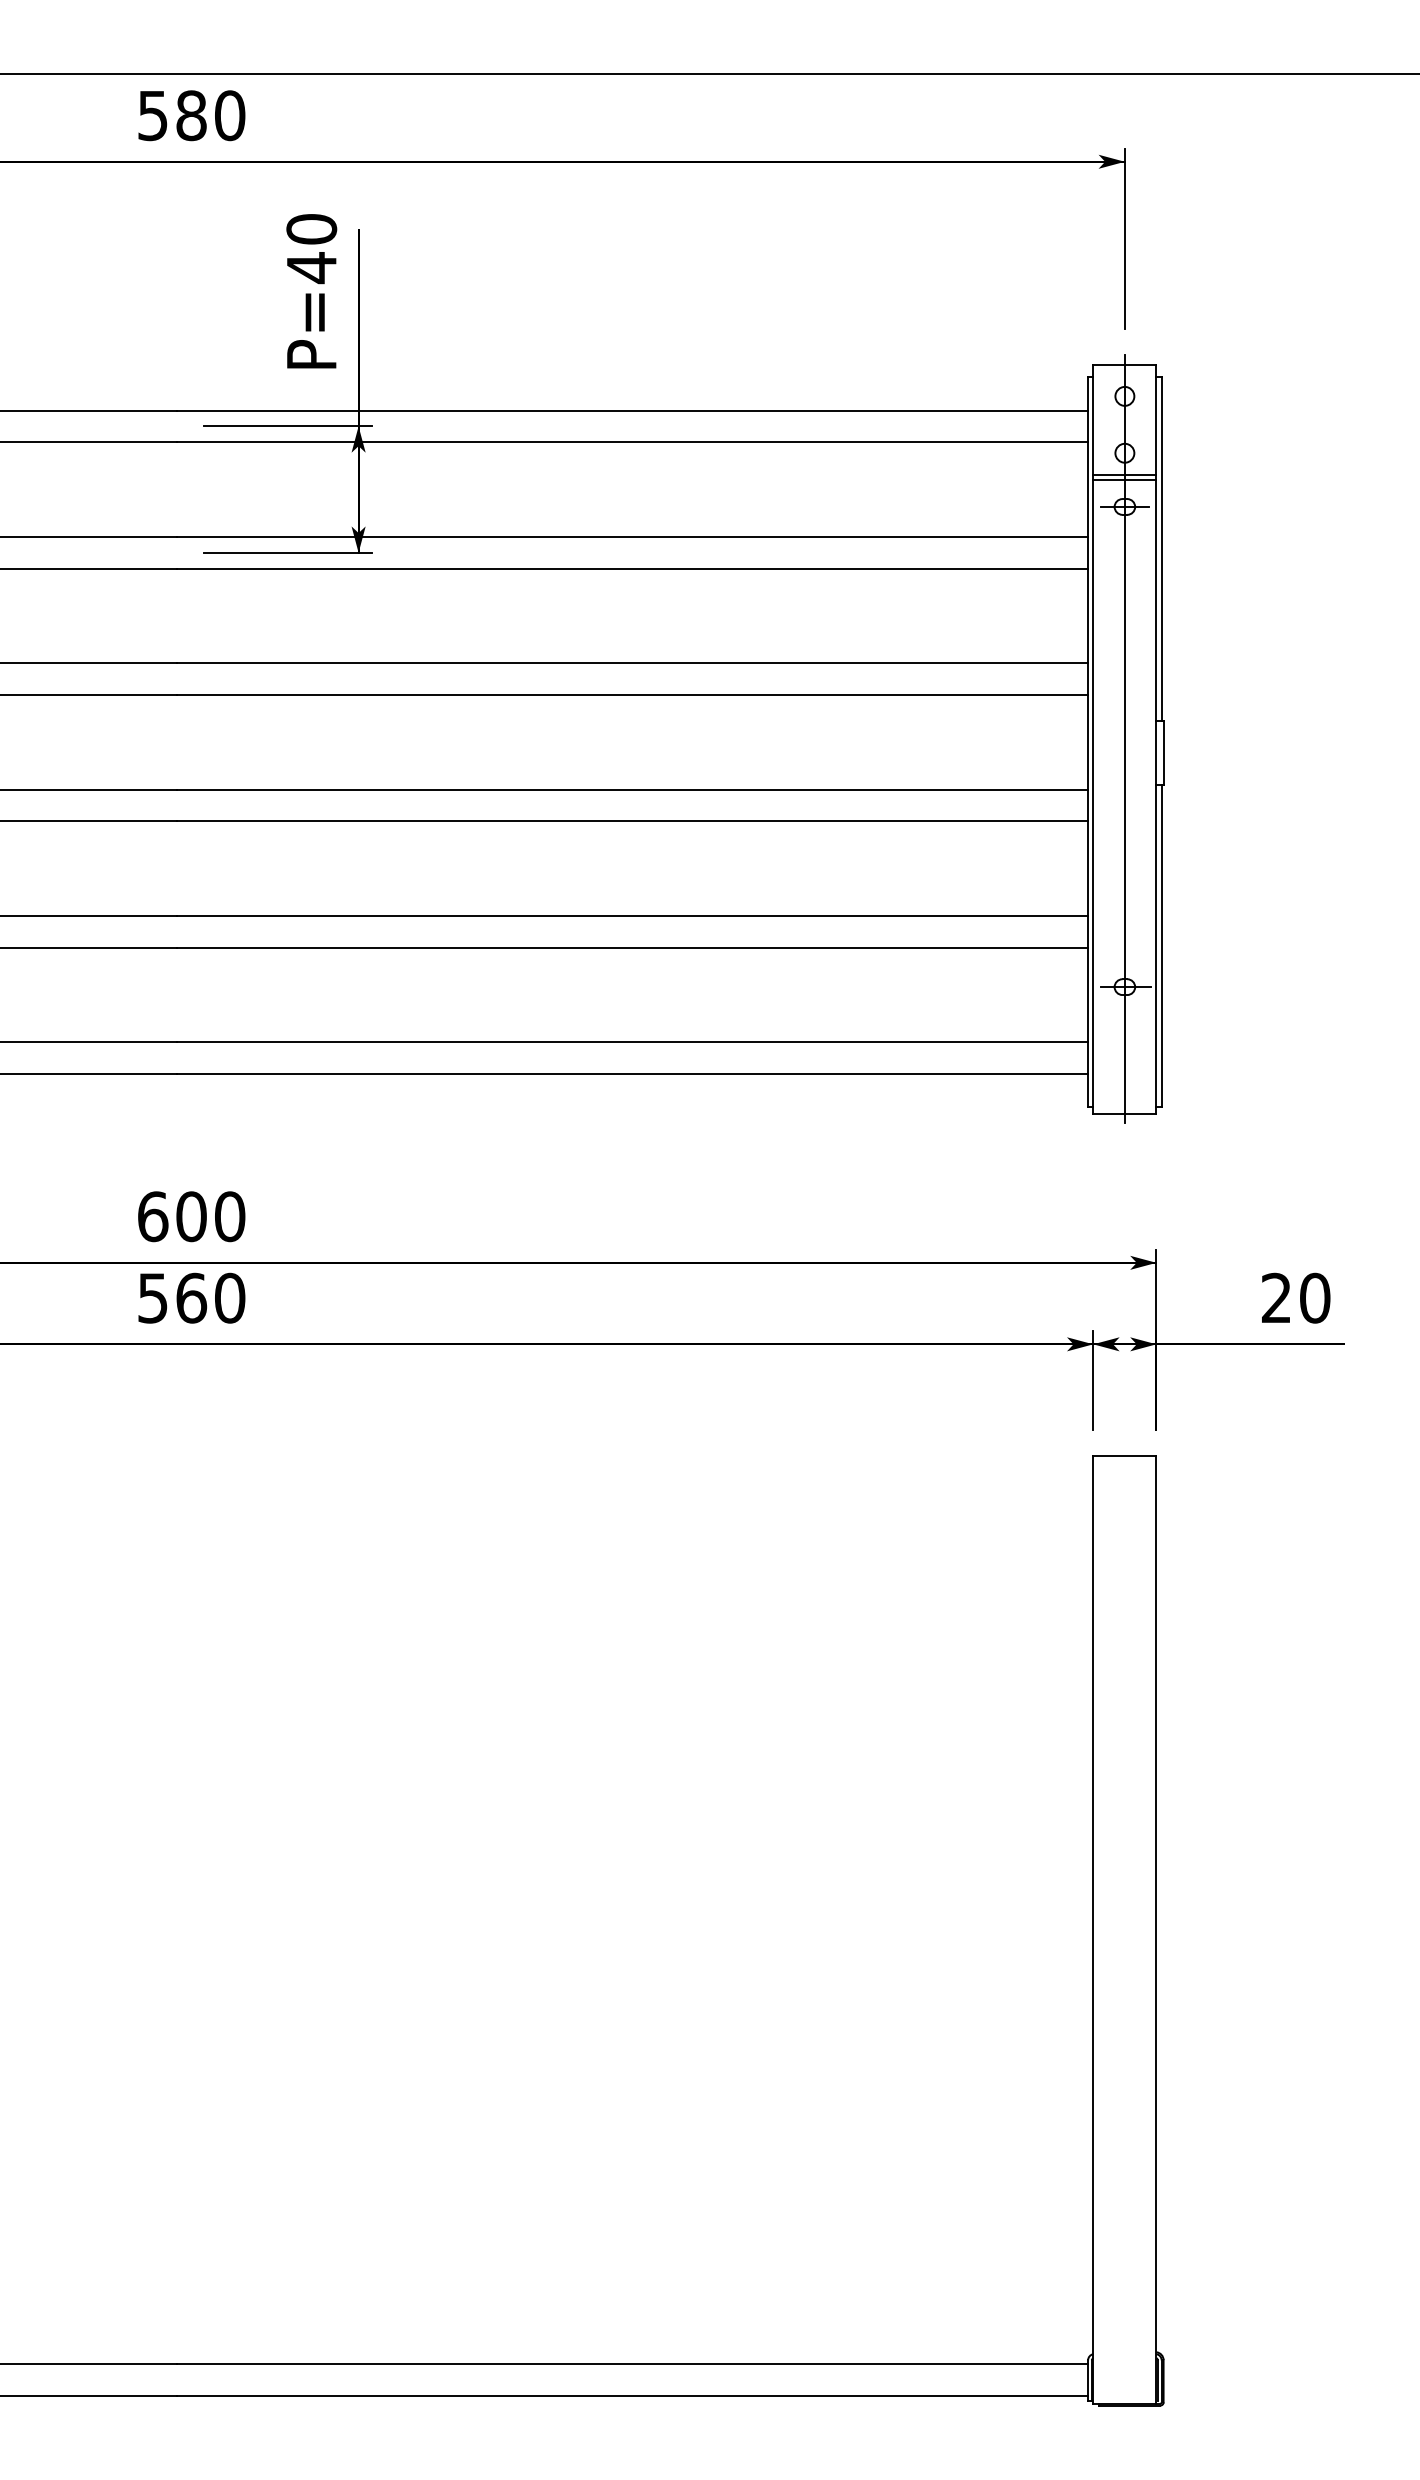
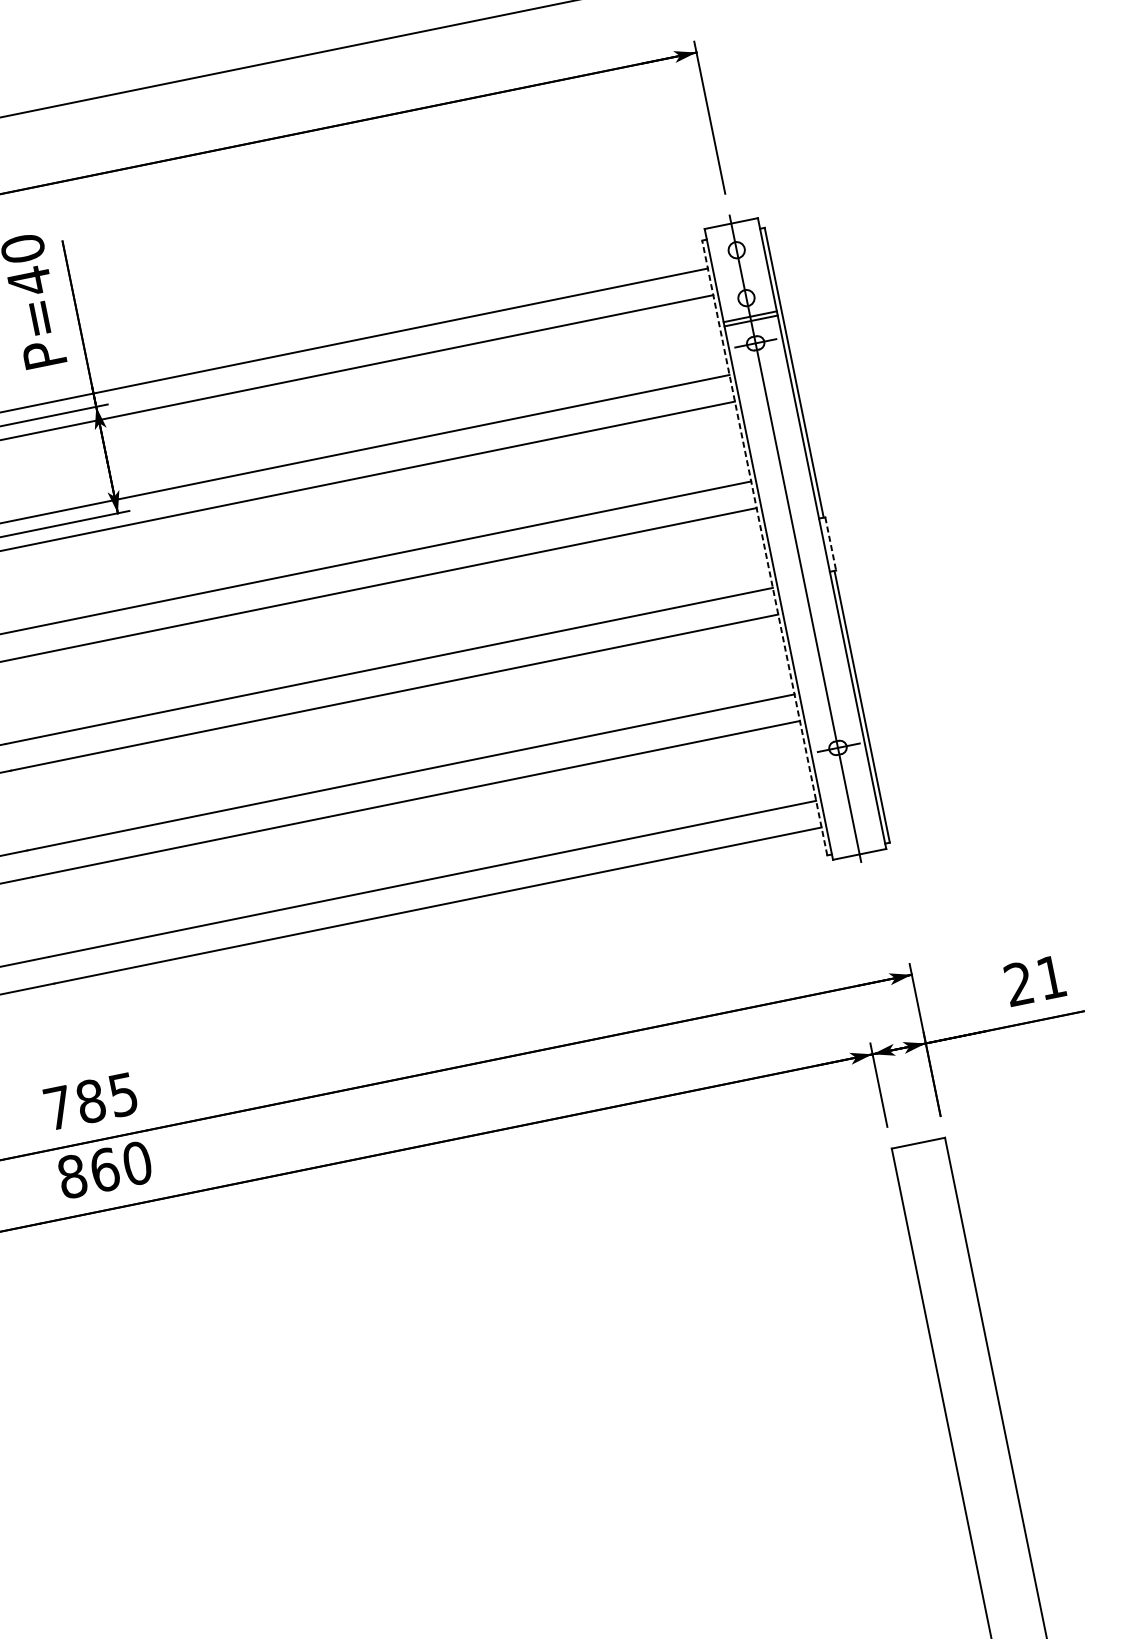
line: (1087, 742) -> (764, 548), solid -> dashed
line: (1163, 752) -> (830, 543), solid -> dashed
text: (191, 1216) -> (90, 1101), 600 -> 785
text: (153, 1297) -> (72, 1175), 560 -> 860
text: (1315, 1297) -> (1051, 976), 20 -> 21

